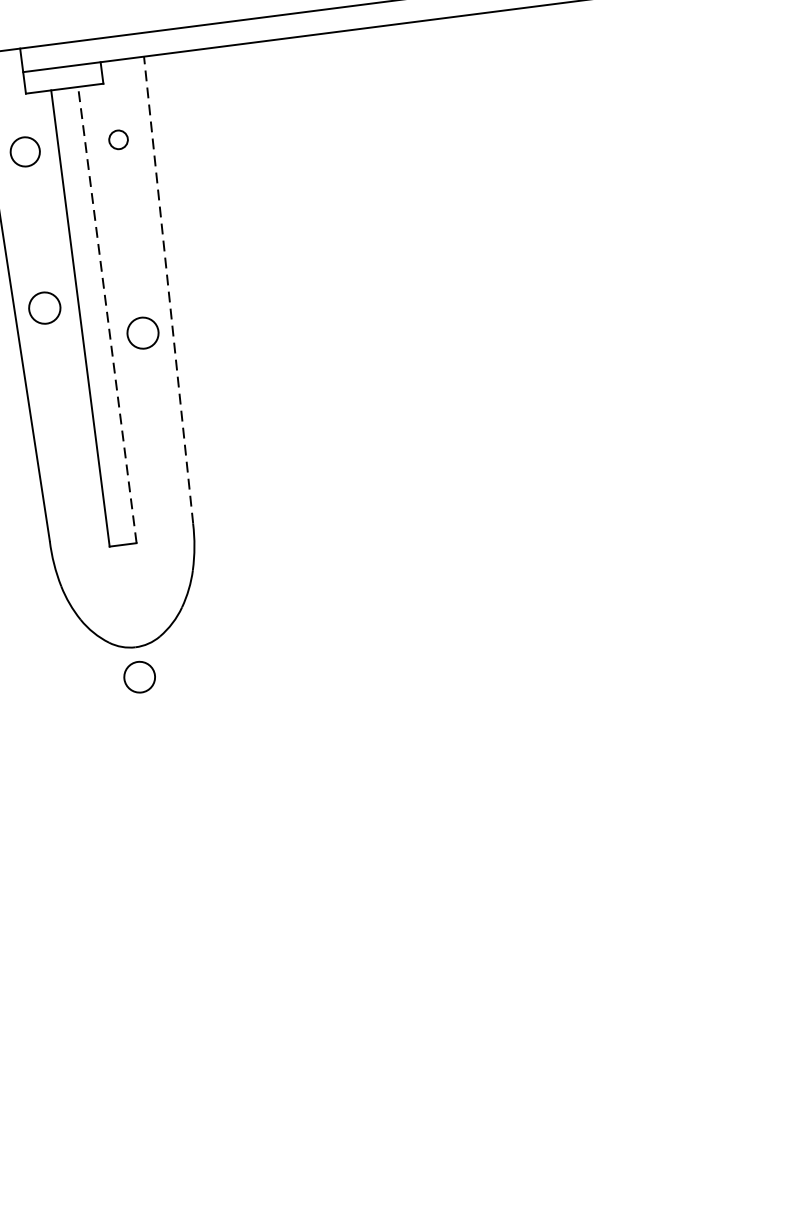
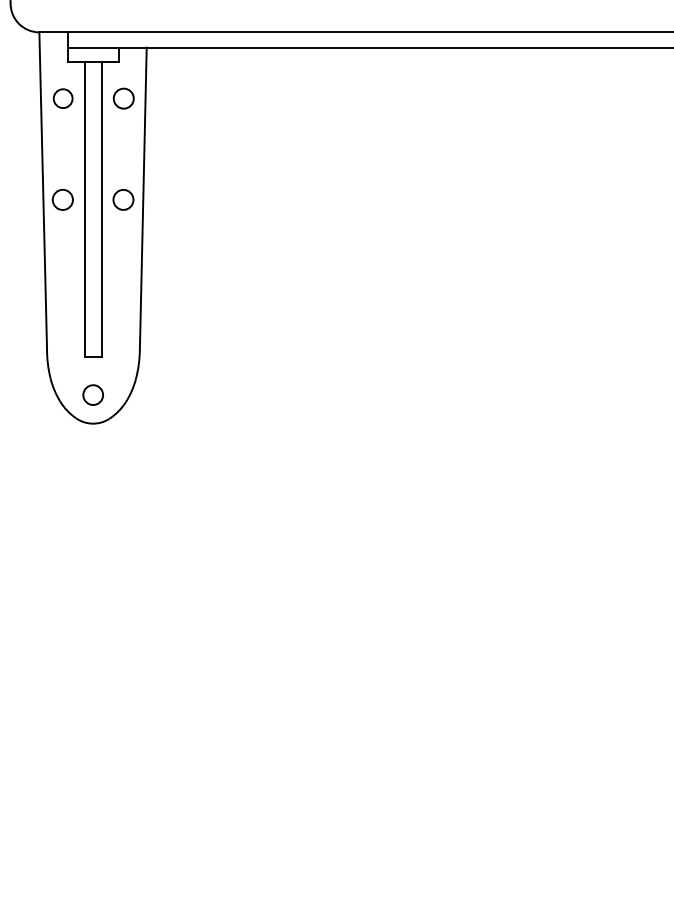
circle: (118, 139) -> (123, 98), size x1.67
line: (168, 290) -> (143, 198), dashed -> solid
line: (107, 315) -> (102, 209), dashed -> solid
circle: (142, 332) -> (123, 199), moved
circle: (138, 676) -> (92, 394), moved

